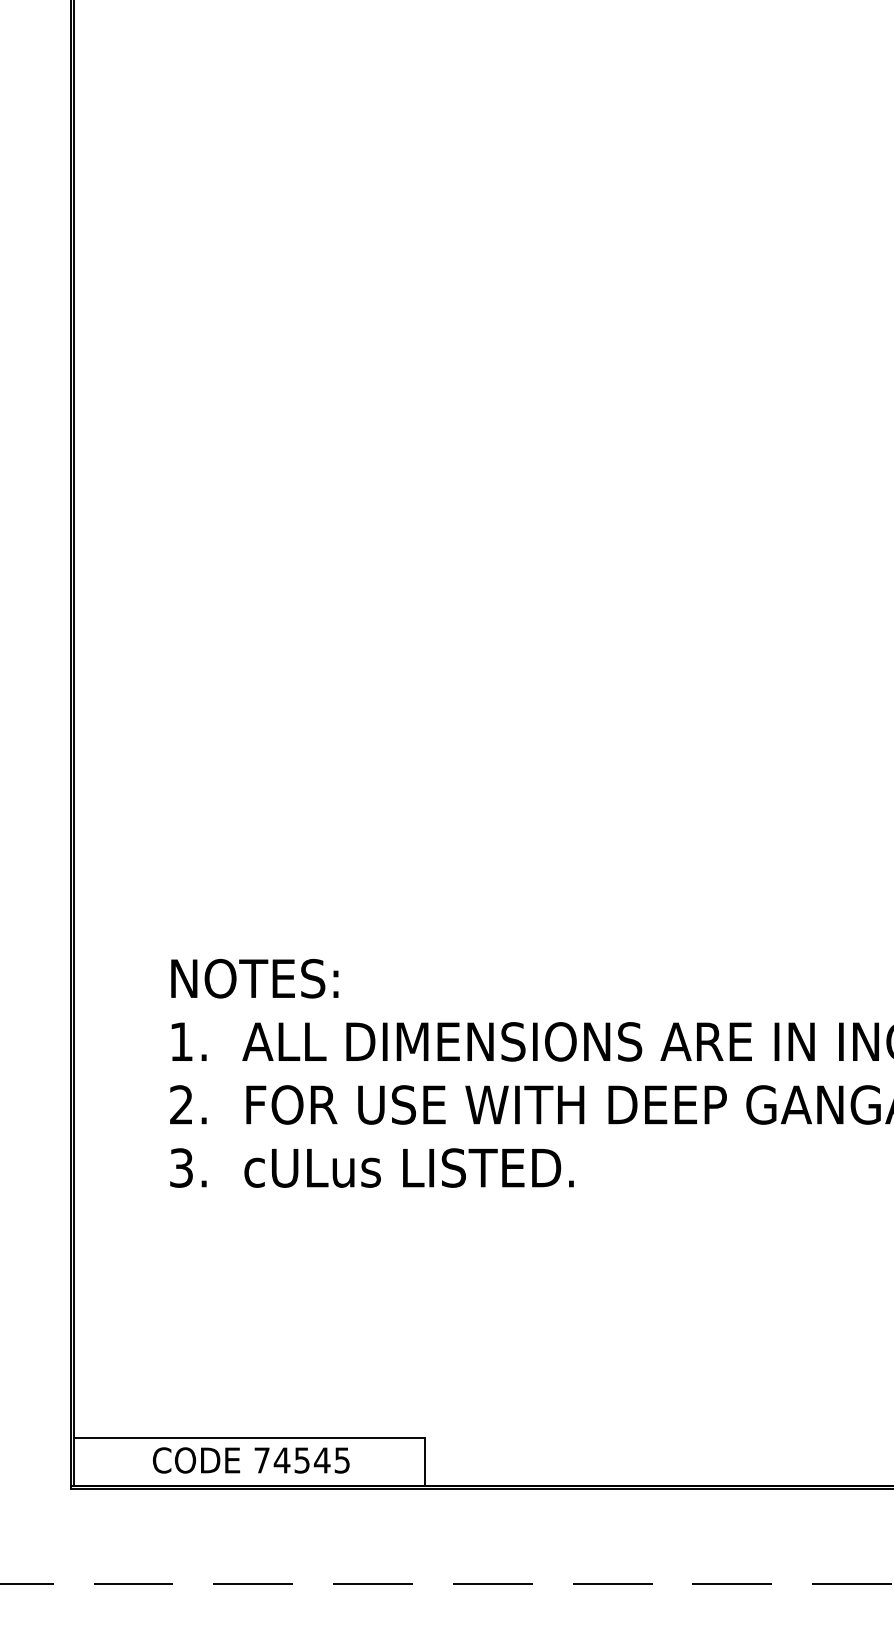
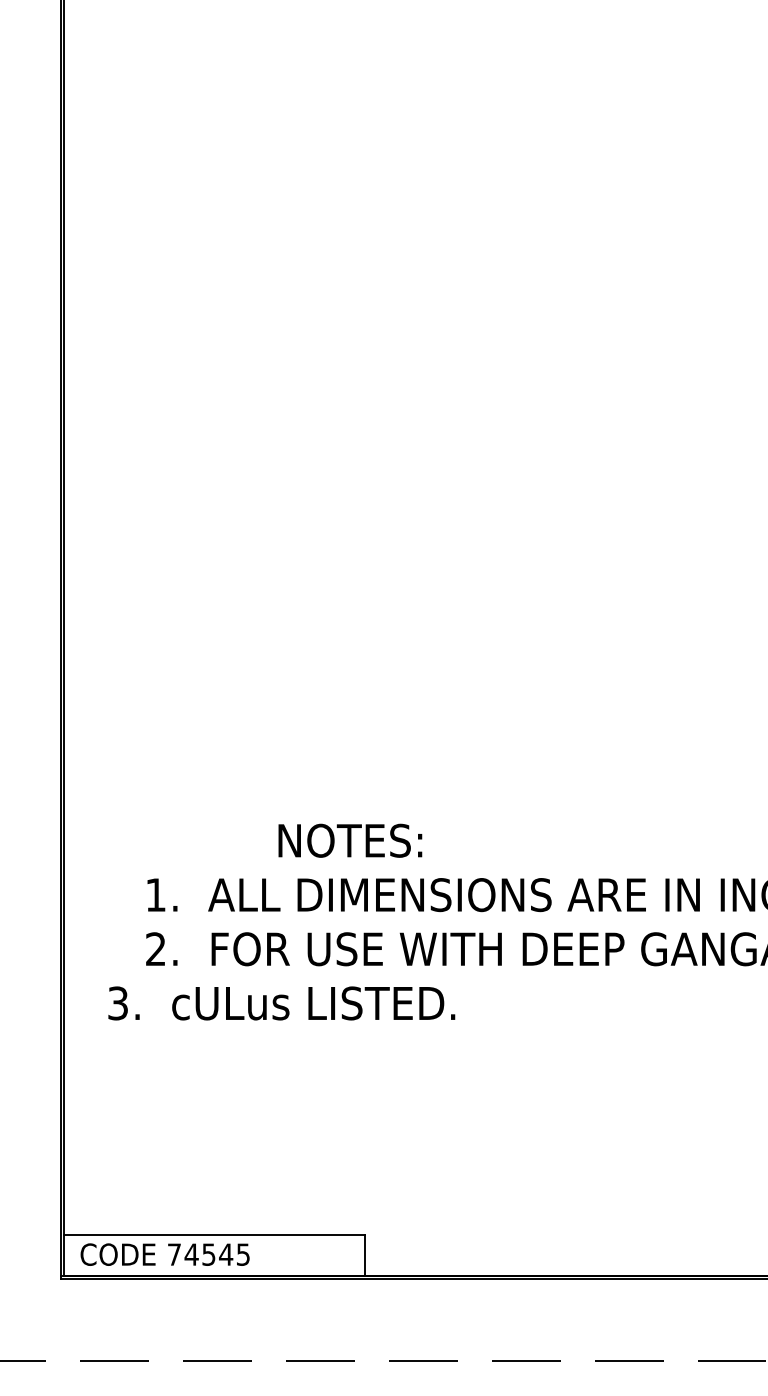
text: (254, 978) -> (350, 840), moved
text: (371, 1167) -> (281, 1002), moved
text: (250, 1460) -> (164, 1254), moved

